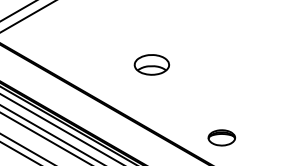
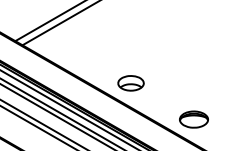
part: (151, 65) -> (130, 83), moved
part: (221, 137) -> (193, 119), size x1.43

